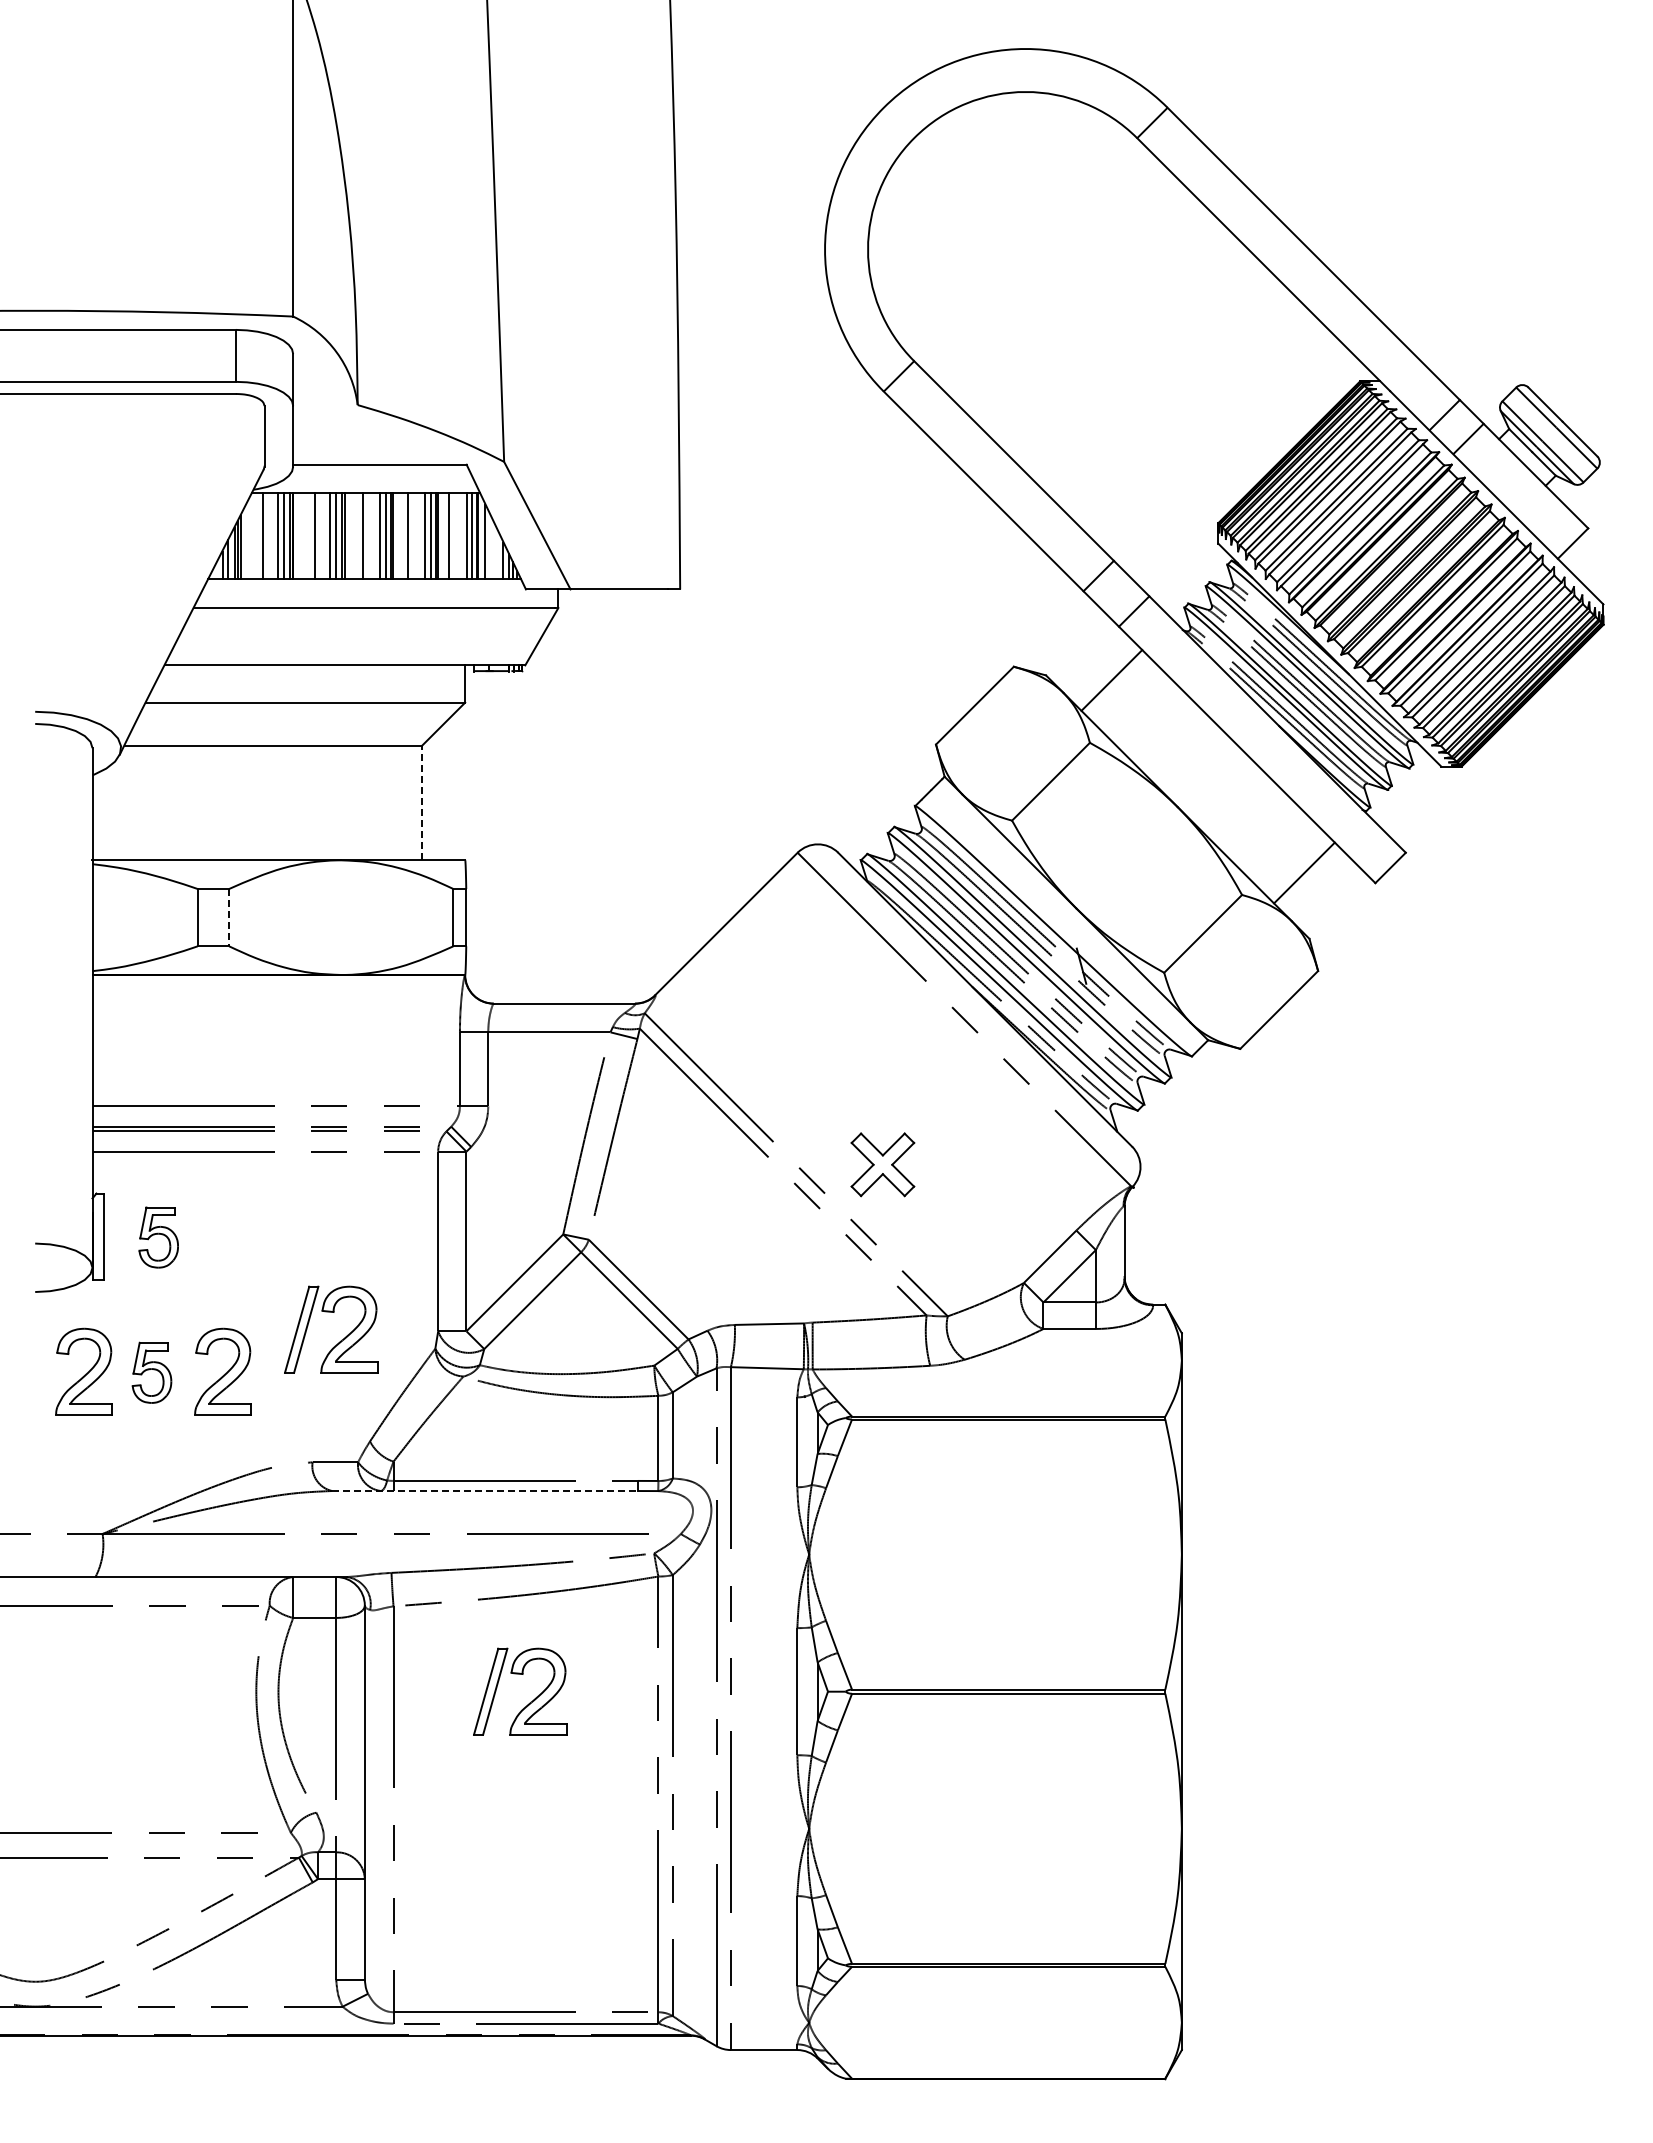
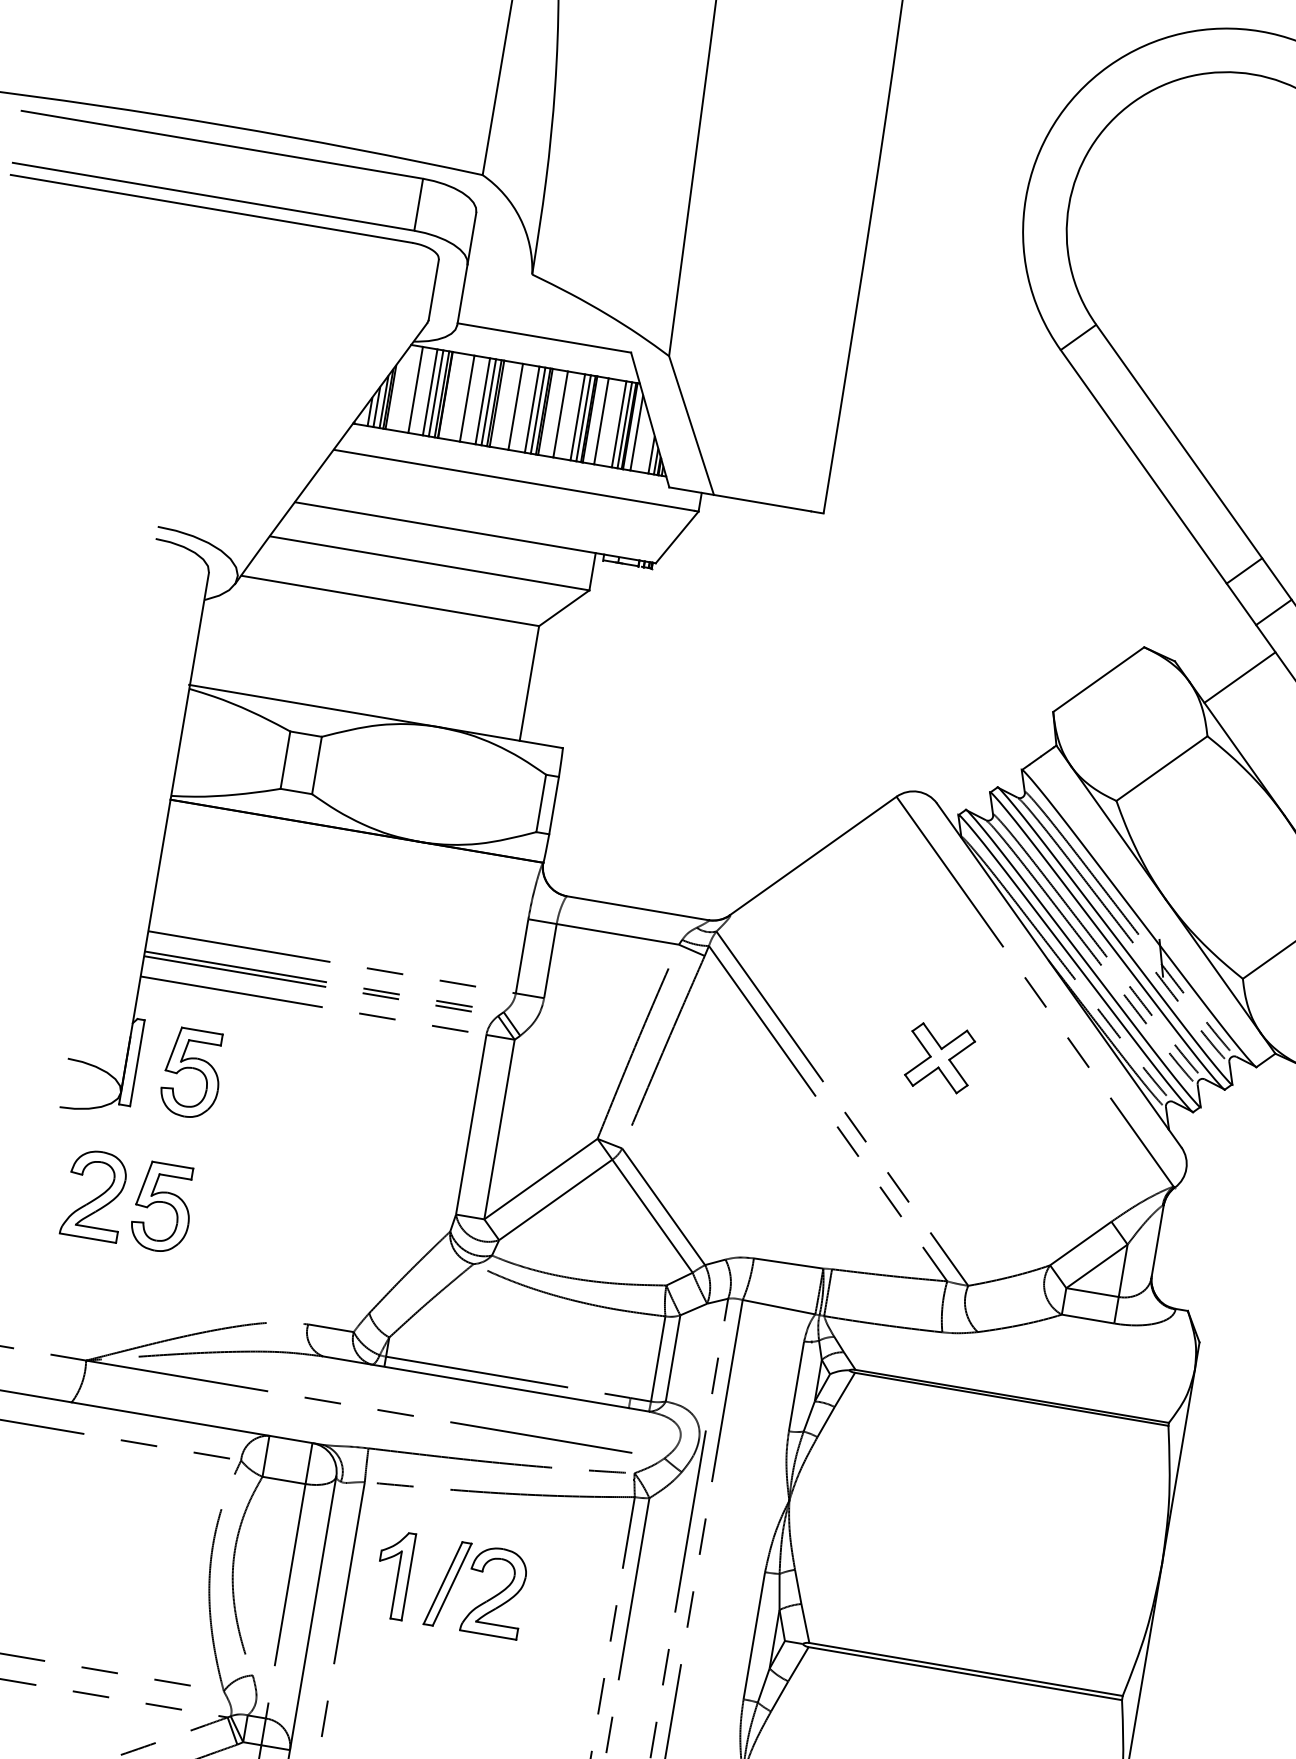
line: (422, 802) -> (529, 683), dashed -> solid
line: (229, 917) -> (317, 765), dashed -> solid
part: (882, 1164) -> (939, 1057), moved
part: (158, 1237) -> (192, 1073), size x1.43
part: (340, 1340) -> (356, 1207), removed
part: (222, 1371) -> (233, 1218), removed
part: (151, 1372) -> (162, 1207), size x1.43
line: (485, 1491) -> (476, 1382), dashed -> solid
part: (436, 1691) -> (393, 1574), added

